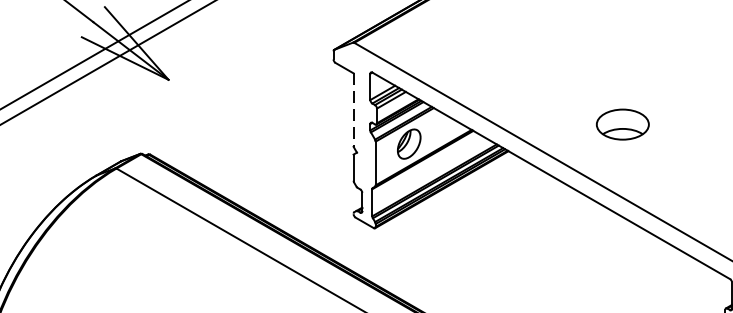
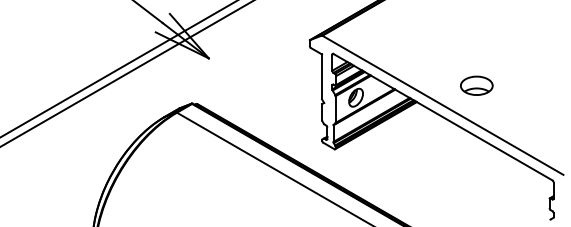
line: (354, 111) -> (322, 77), dashed -> solid
part: (622, 124) -> (476, 85), moved

